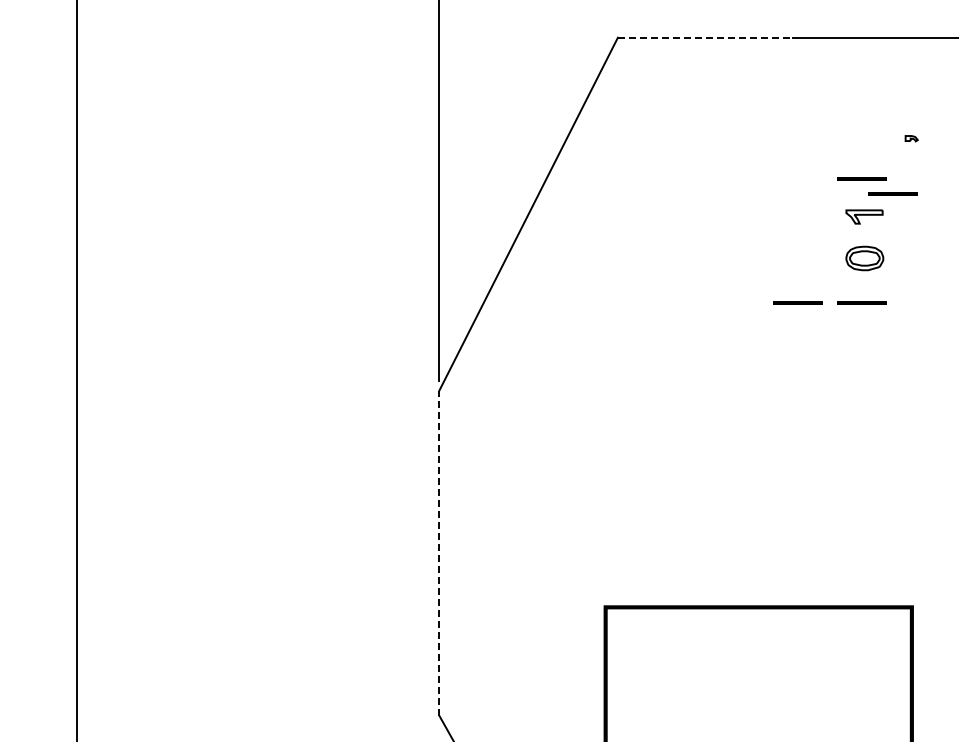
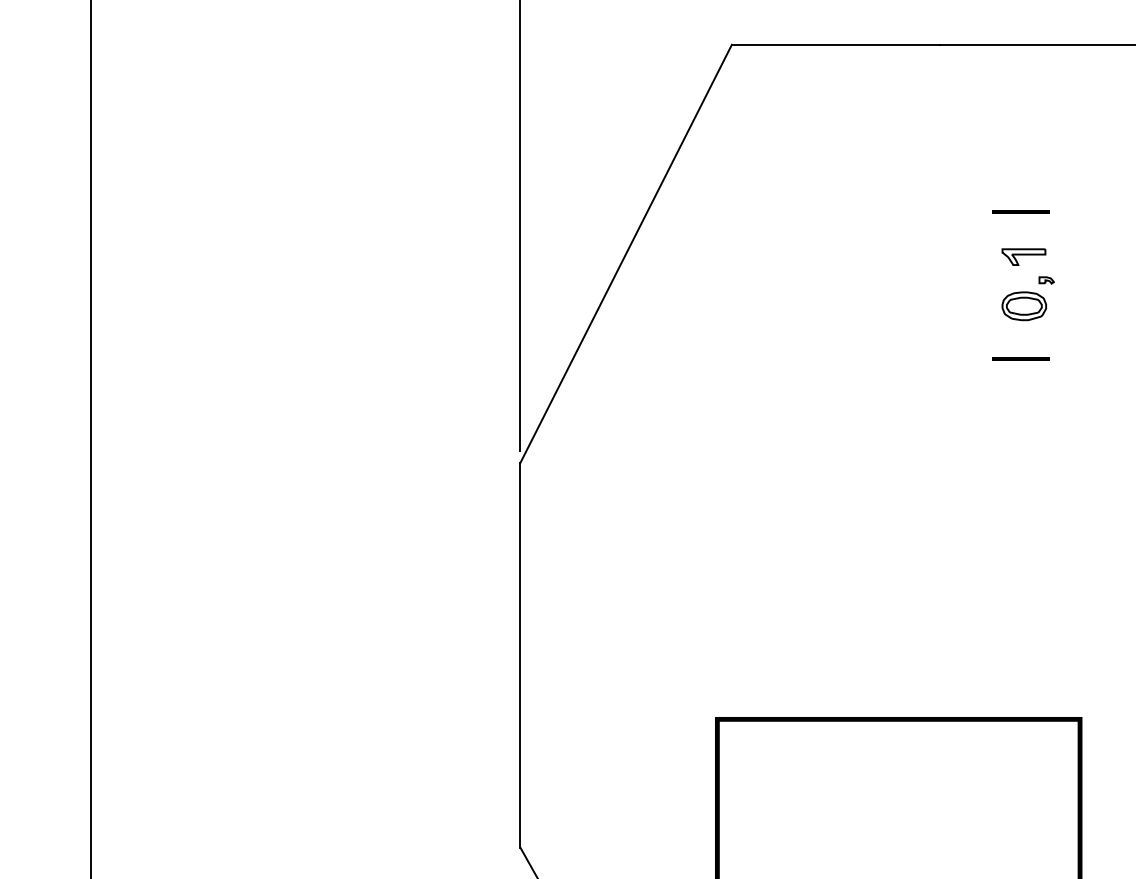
line: (705, 37) -> (835, 44), dashed -> solid
part: (911, 138) -> (1046, 280), moved
line: (892, 193) -> (1057, 229), removed
line: (797, 302) -> (944, 358), removed
line: (439, 552) -> (520, 654), dashed -> solid

